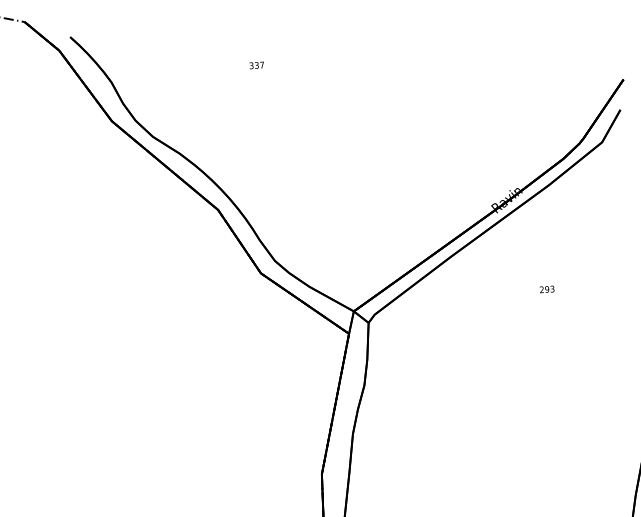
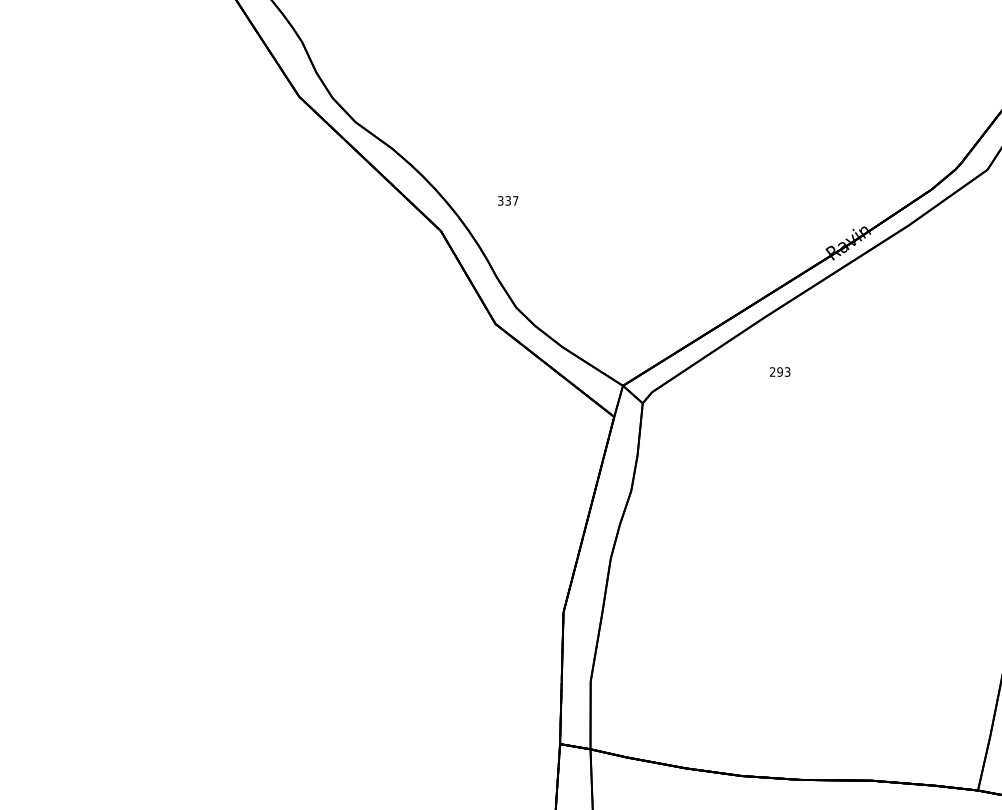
text: (257, 65) -> (508, 200), moved
text: (547, 289) -> (780, 371), moved

